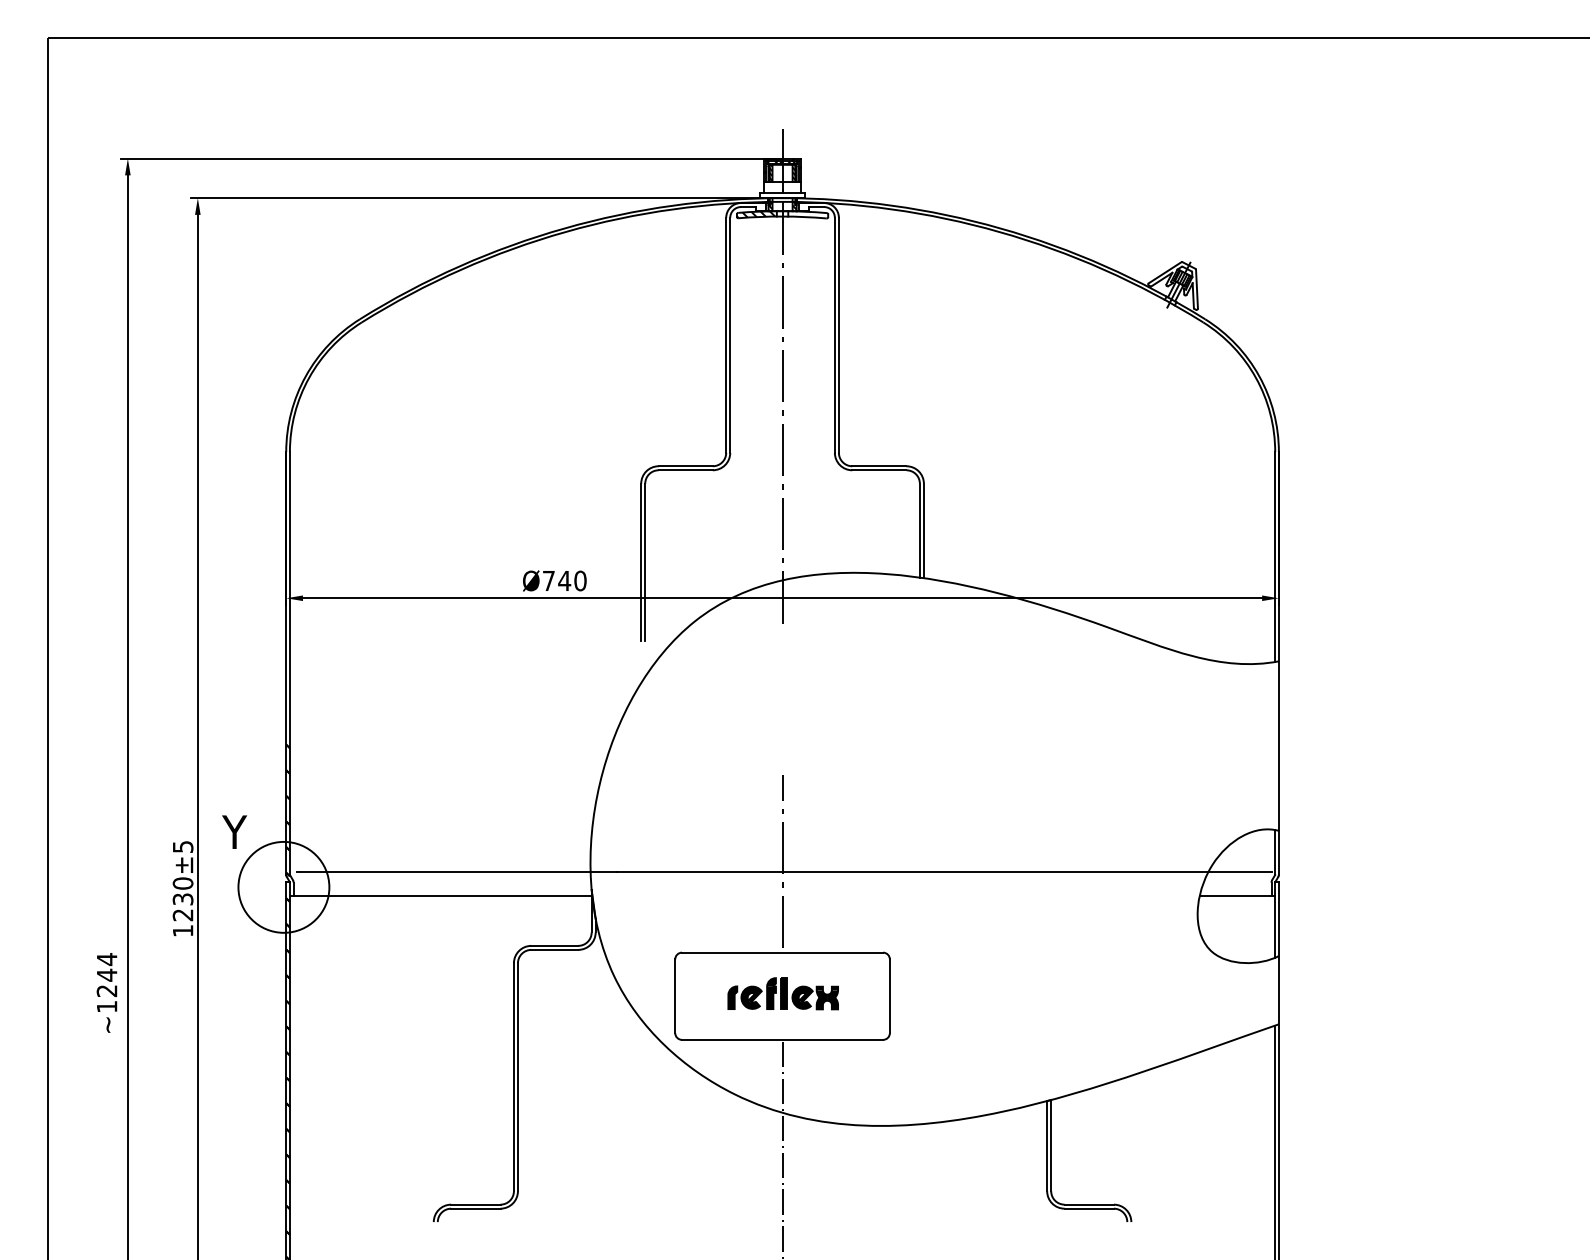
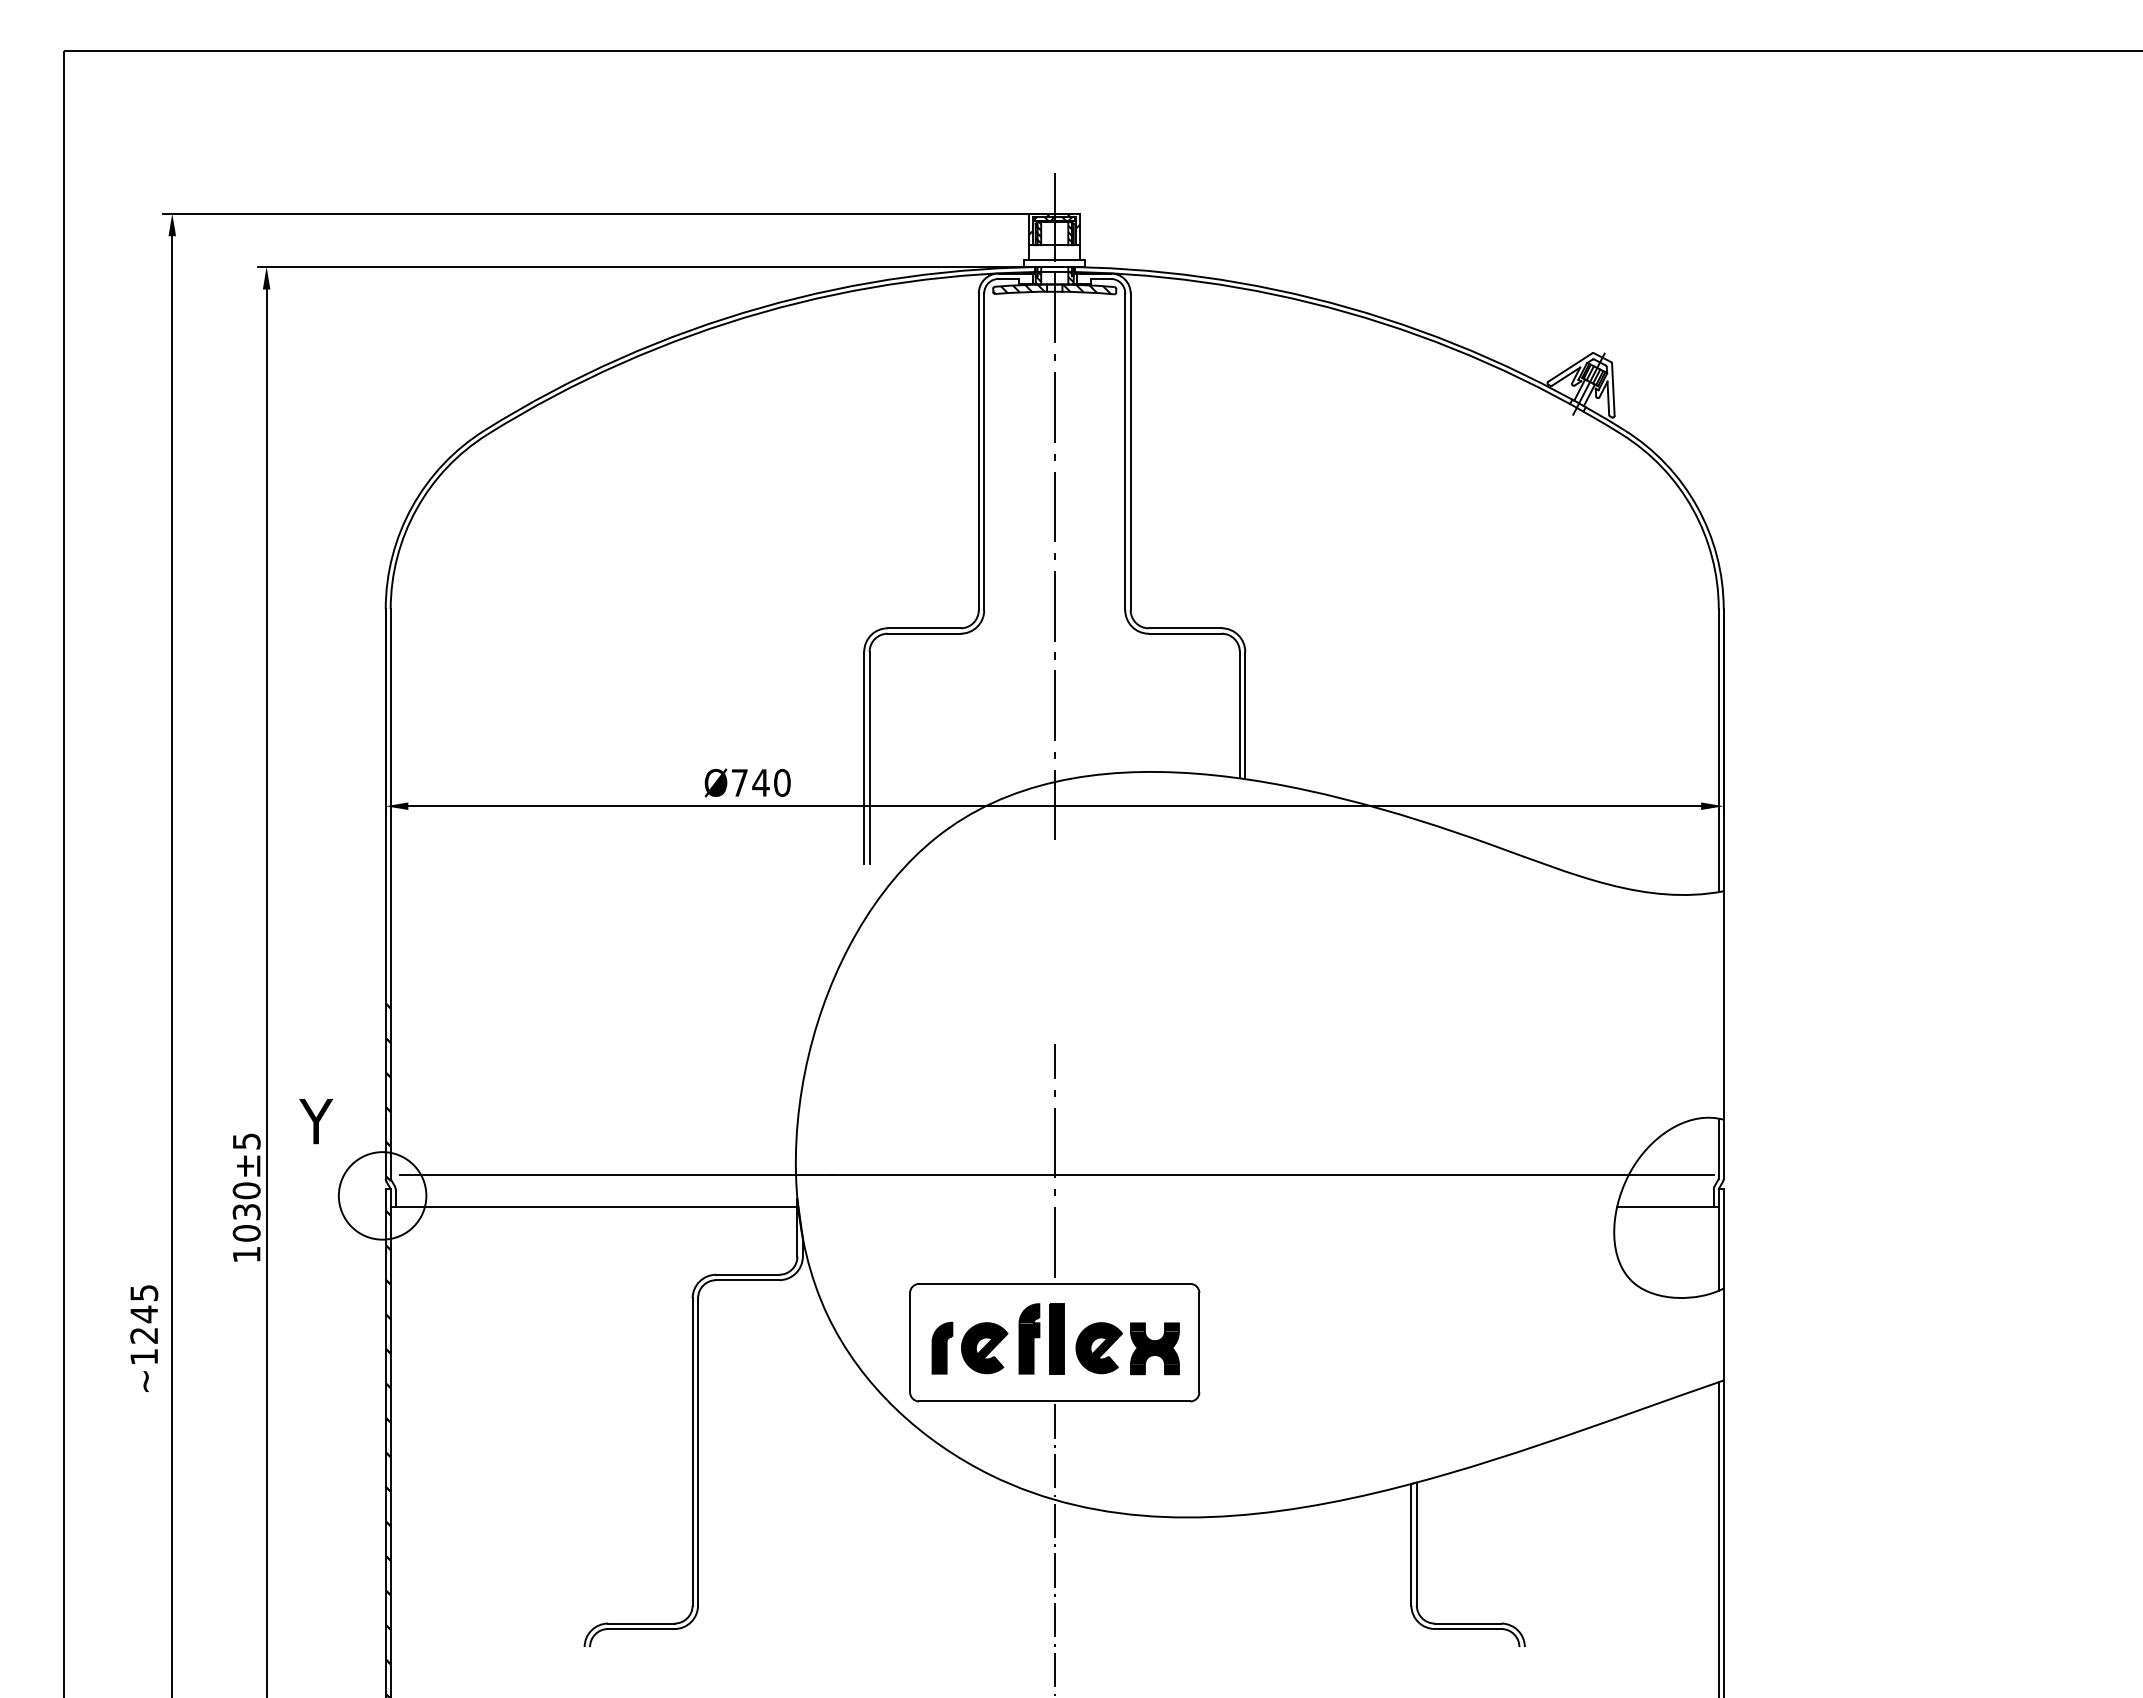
hatch: (806, 214) -> (1087, 289), added
circle: (283, 887) -> (382, 1195), size x0.71
text: (182, 915) -> (246, 1233), 1230 -> 1030
text: (107, 959) -> (144, 1292), ~1244 -> ~1245
part: (783, 993) -> (1055, 1339), size x1.67

